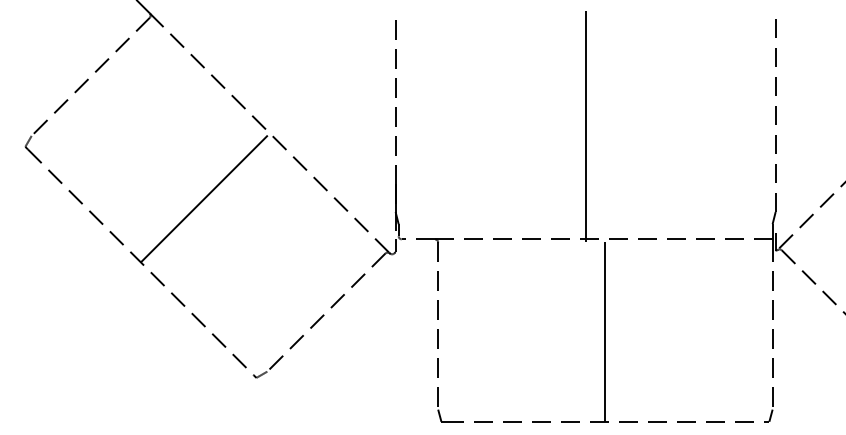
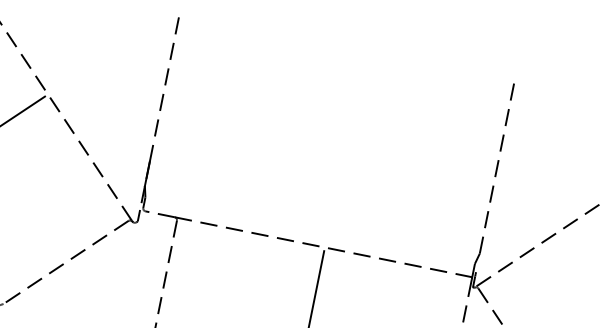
line: (585, 126) -> (327, 144), removed

